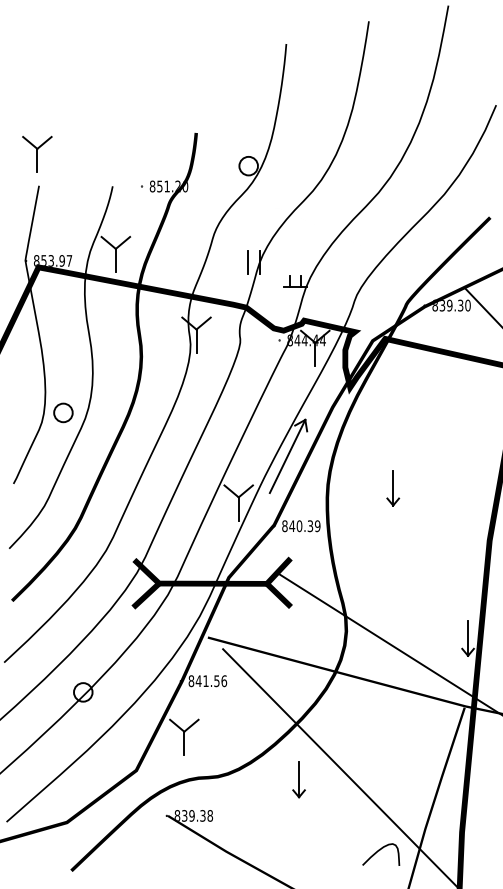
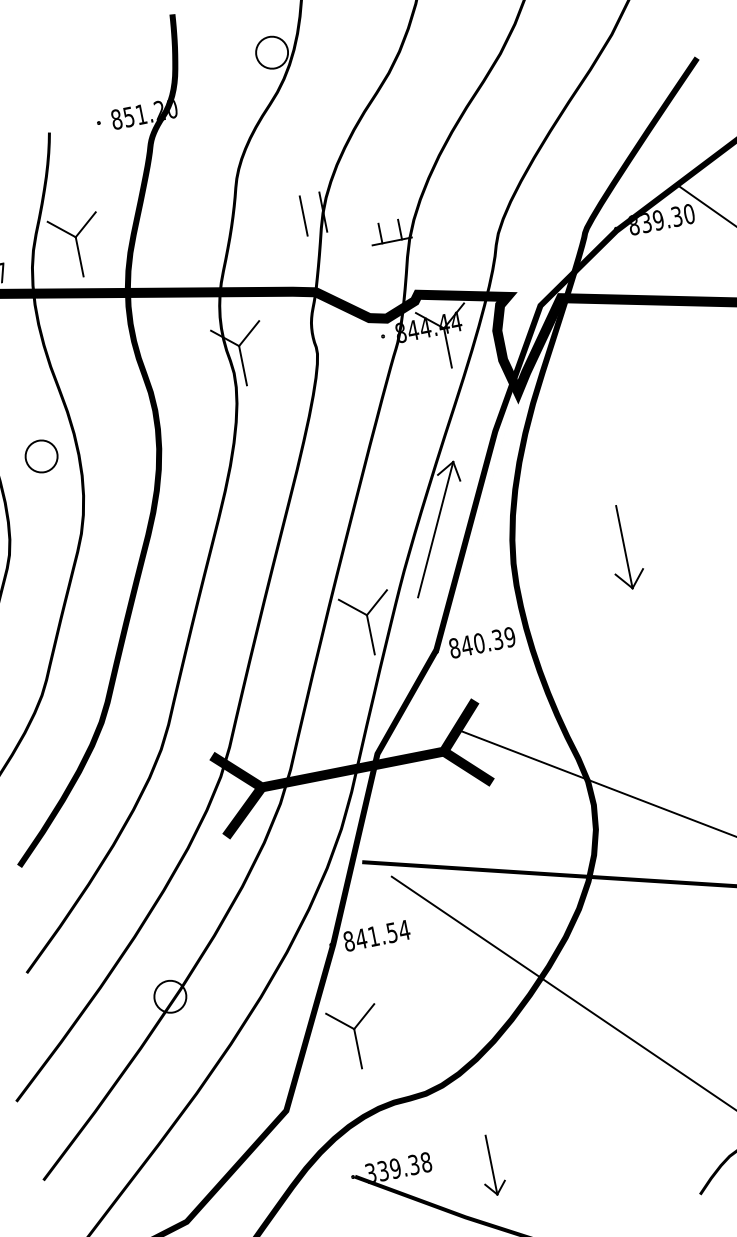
part: (63, 412) -> (41, 455), moved
part: (393, 488) -> (625, 547), size x1.4
text: (224, 681) -> (405, 930), 841.56 -> 841.54
part: (298, 779) -> (490, 1164), moved
text: (177, 815) -> (370, 1172), 839.38 -> 339.38

